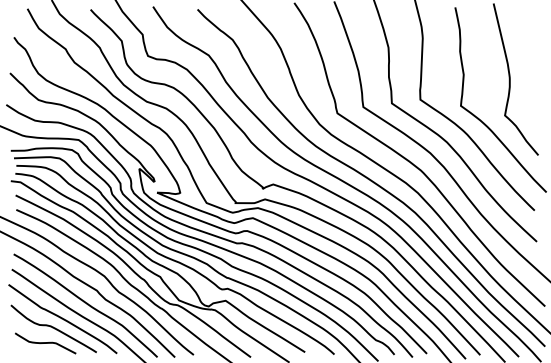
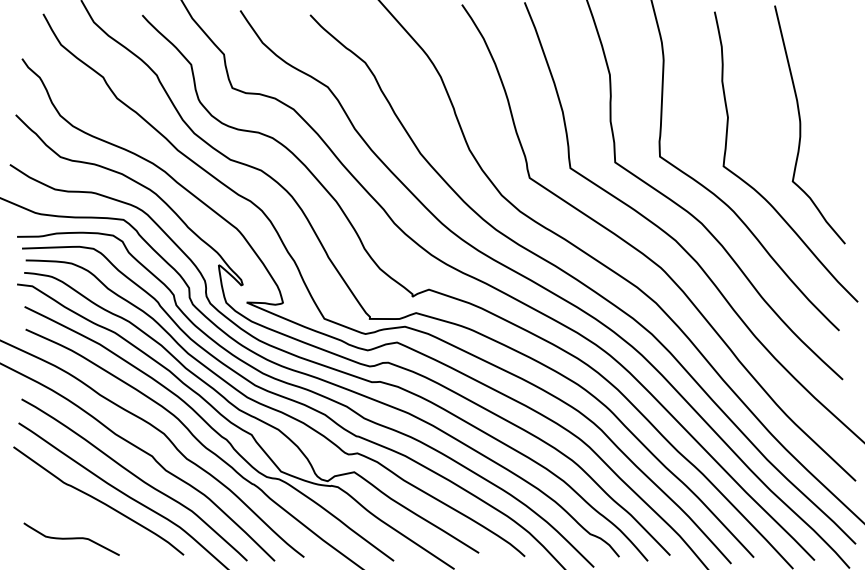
curve: (53, 328) -> (84, 515), removed

